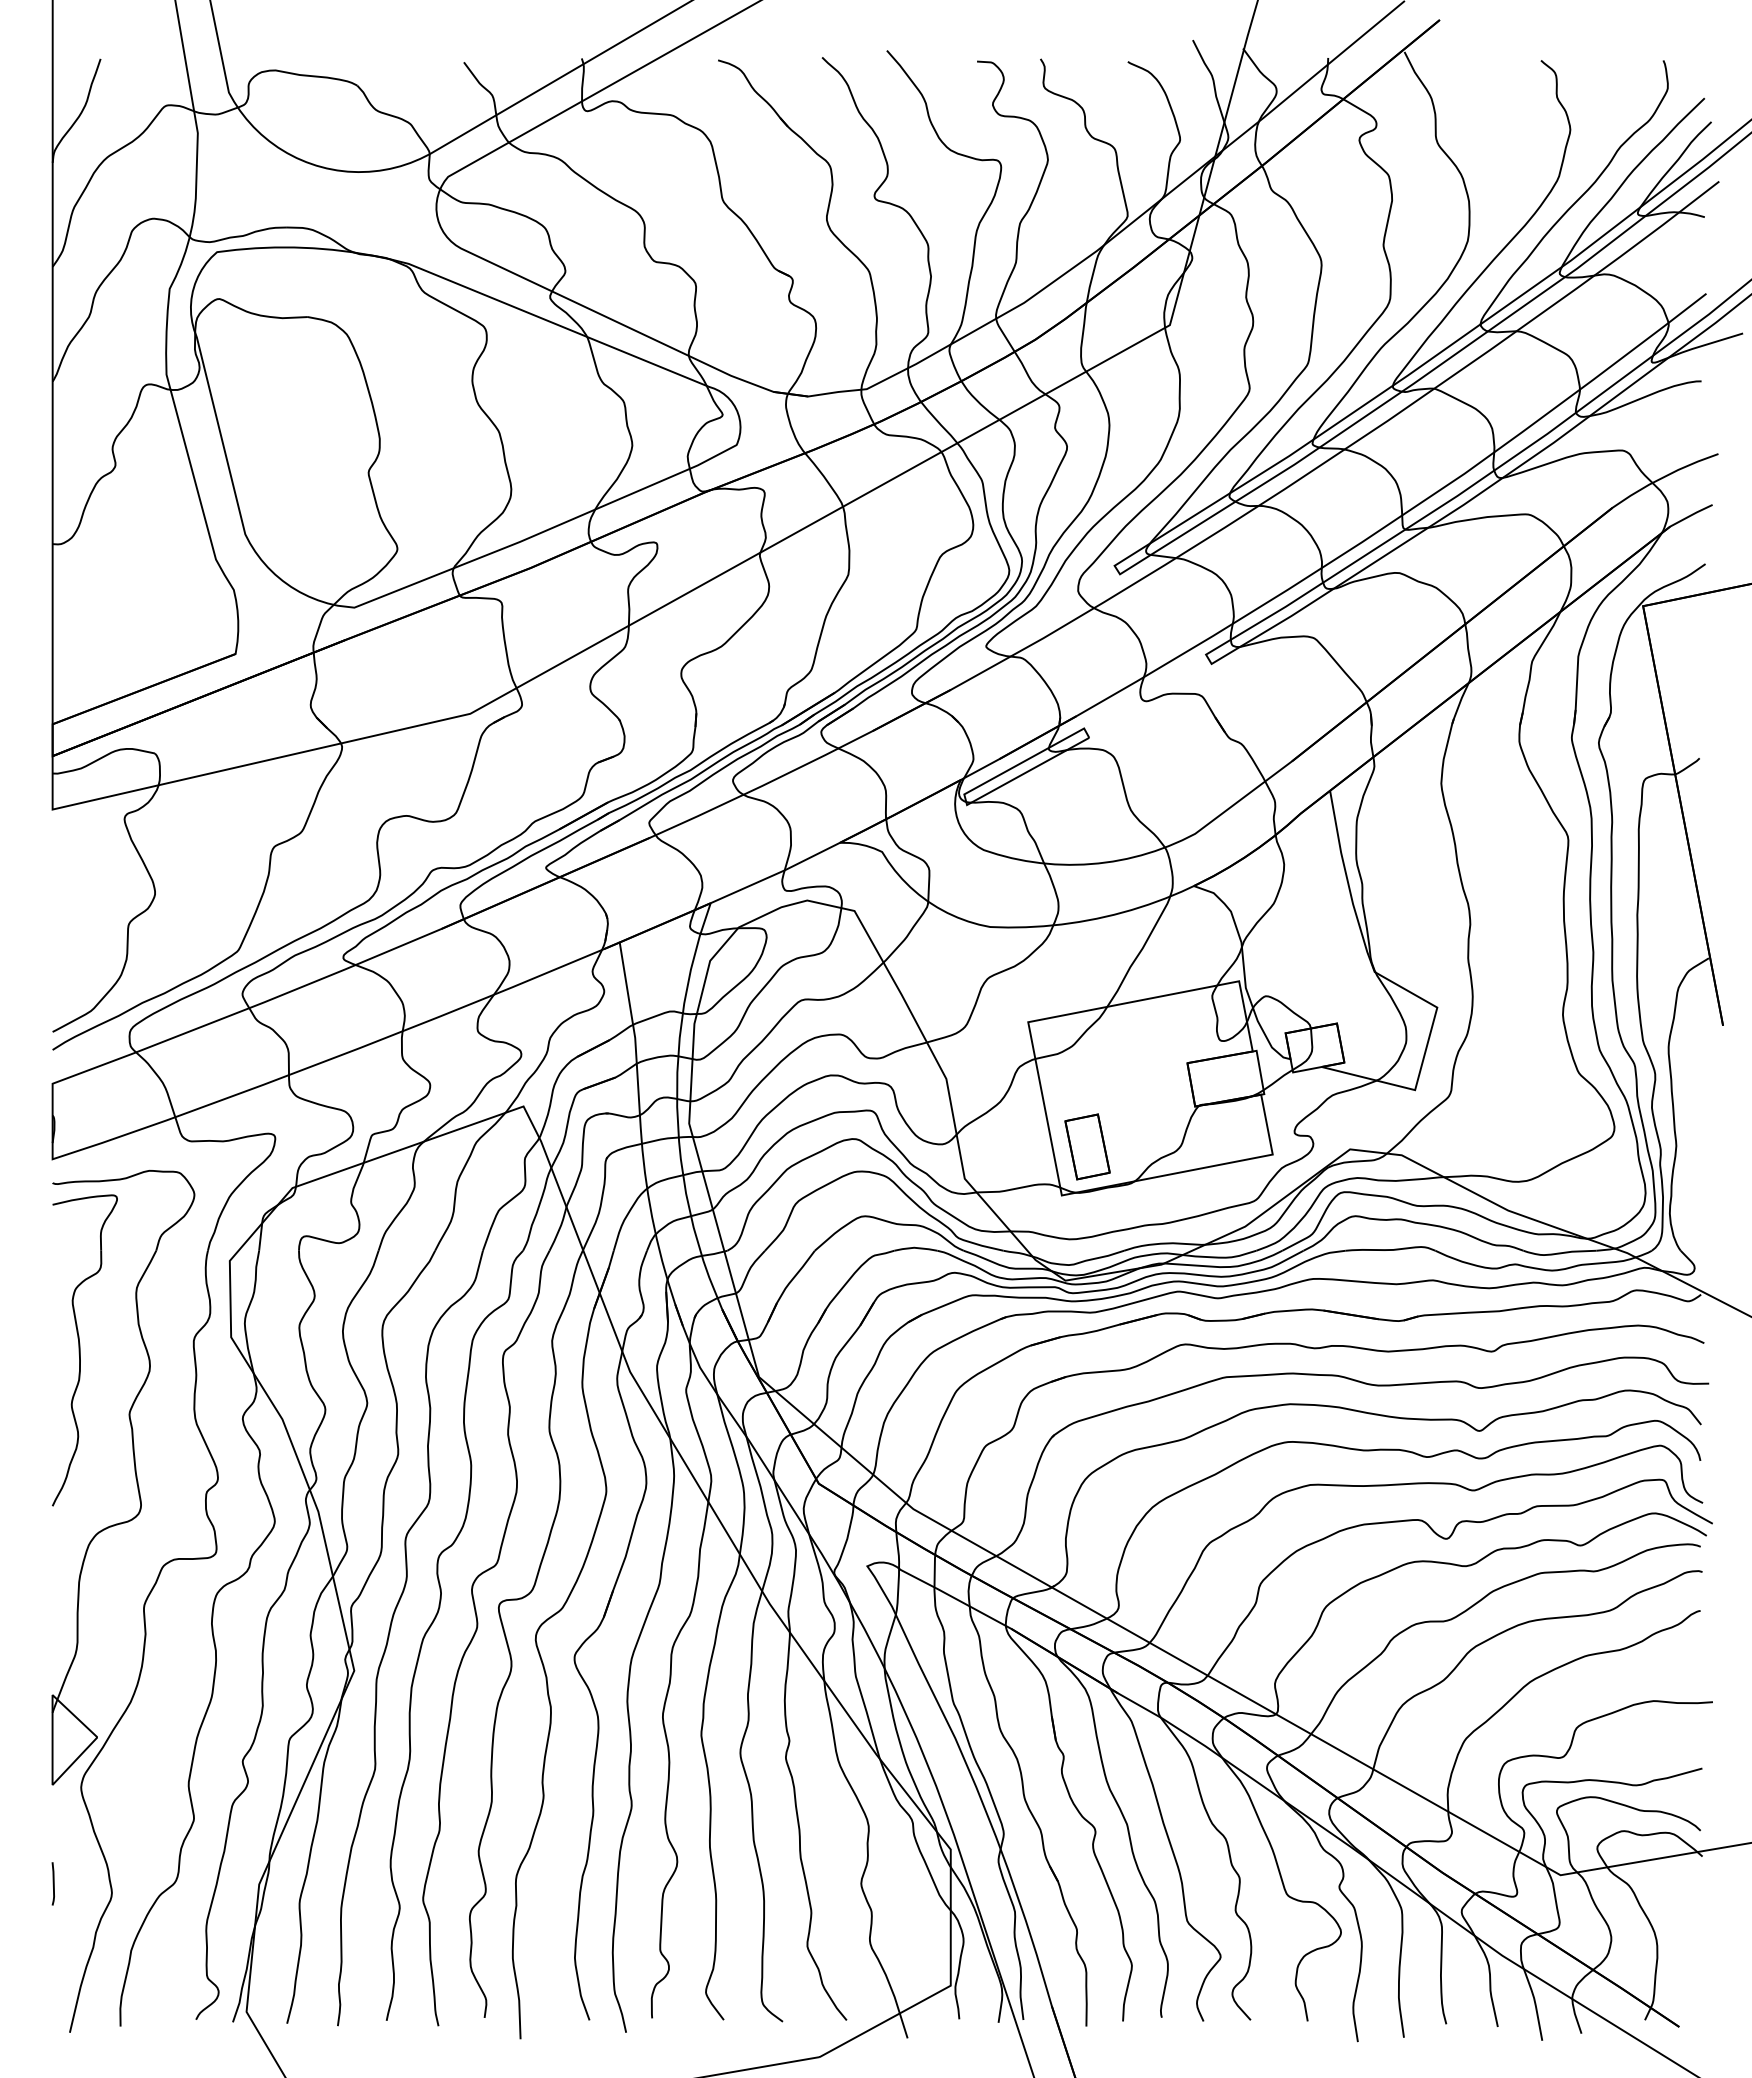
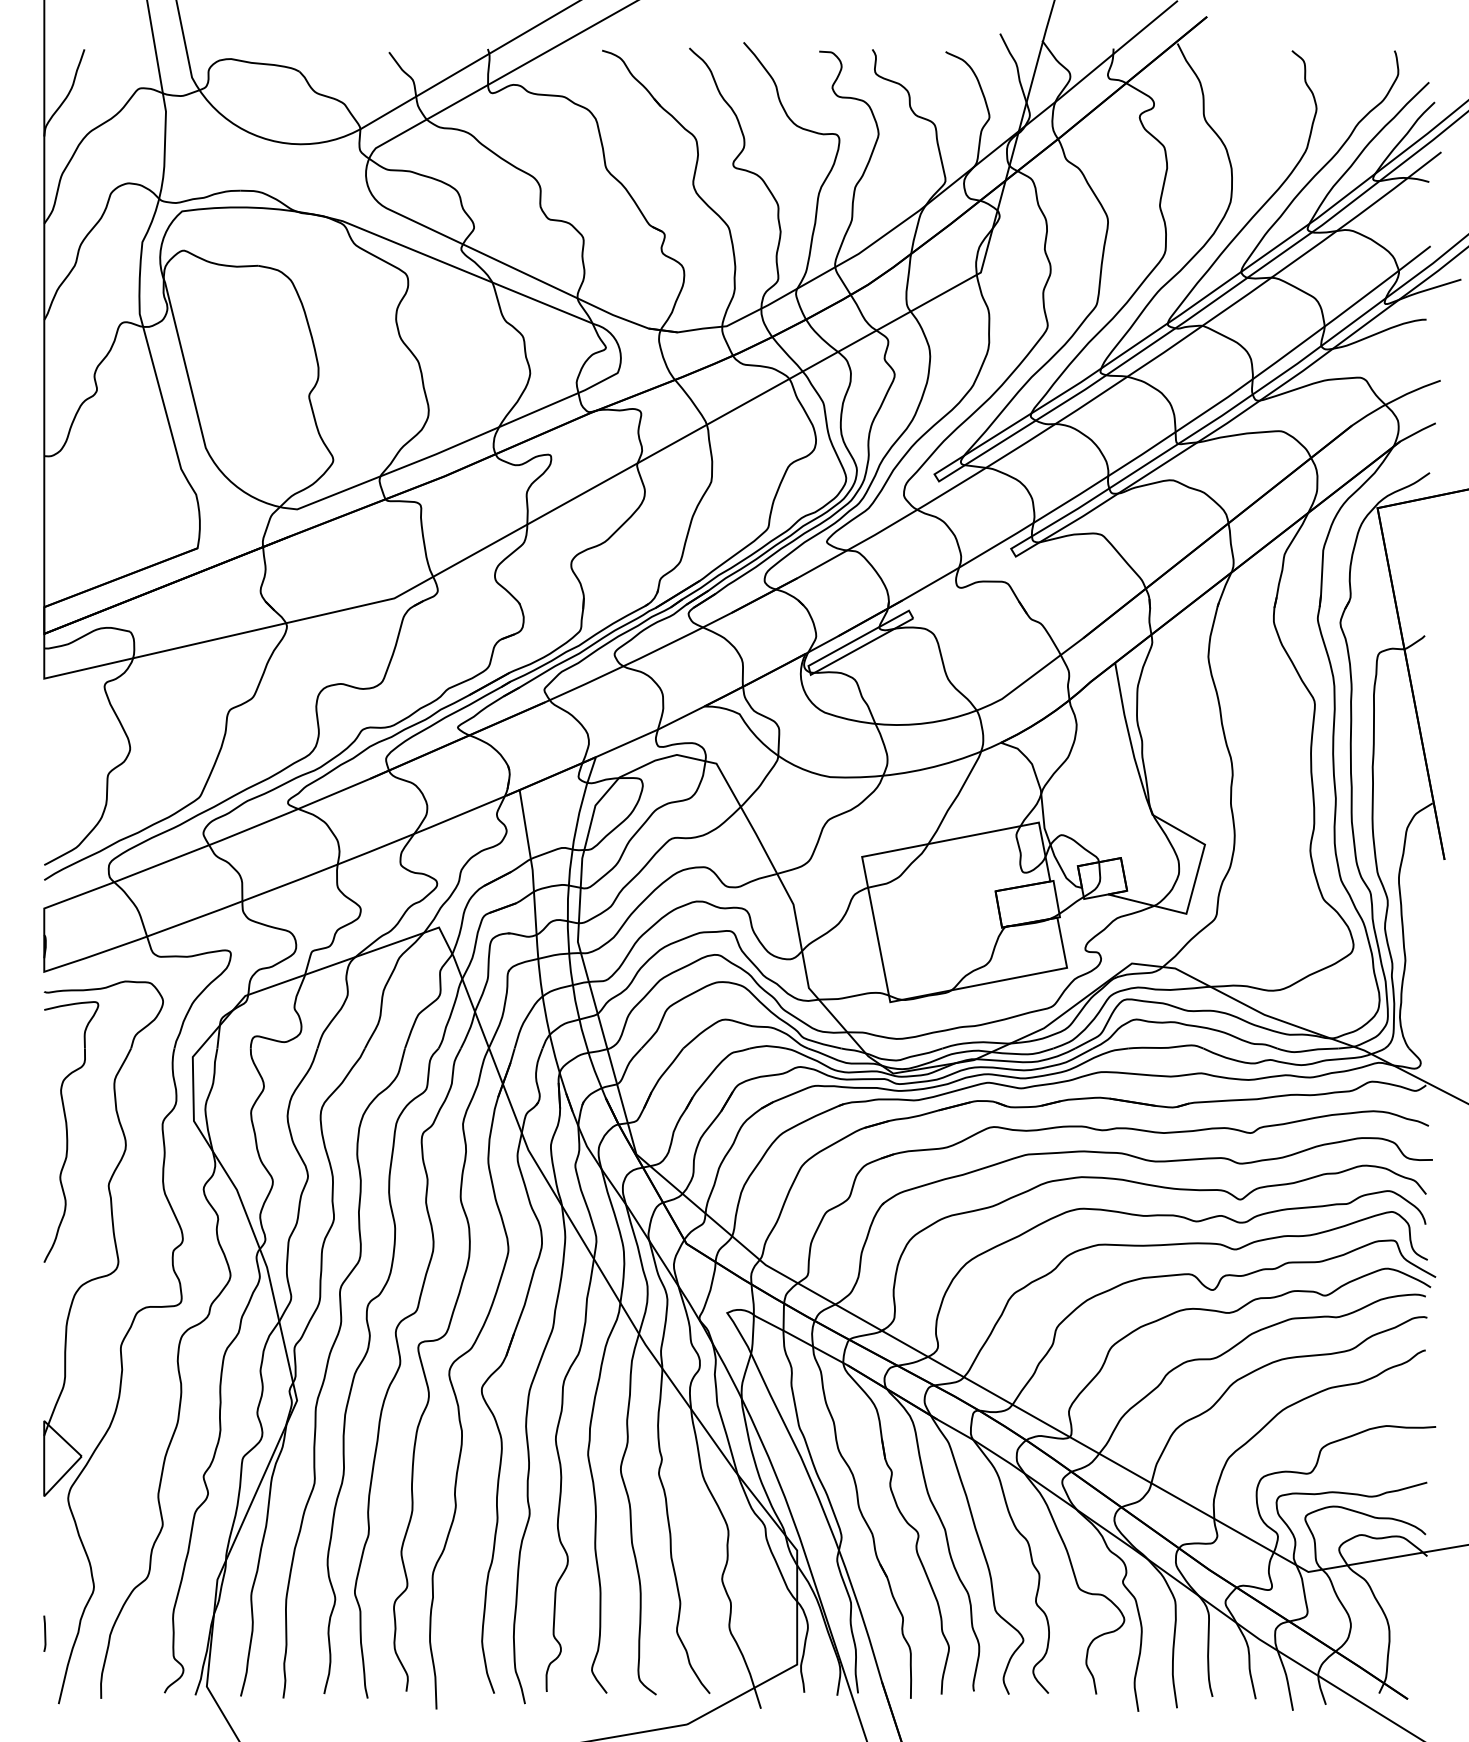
part: (1087, 1146) -> (911, 961), removed
line: (52, 1883) -> (44, 1633), moved

